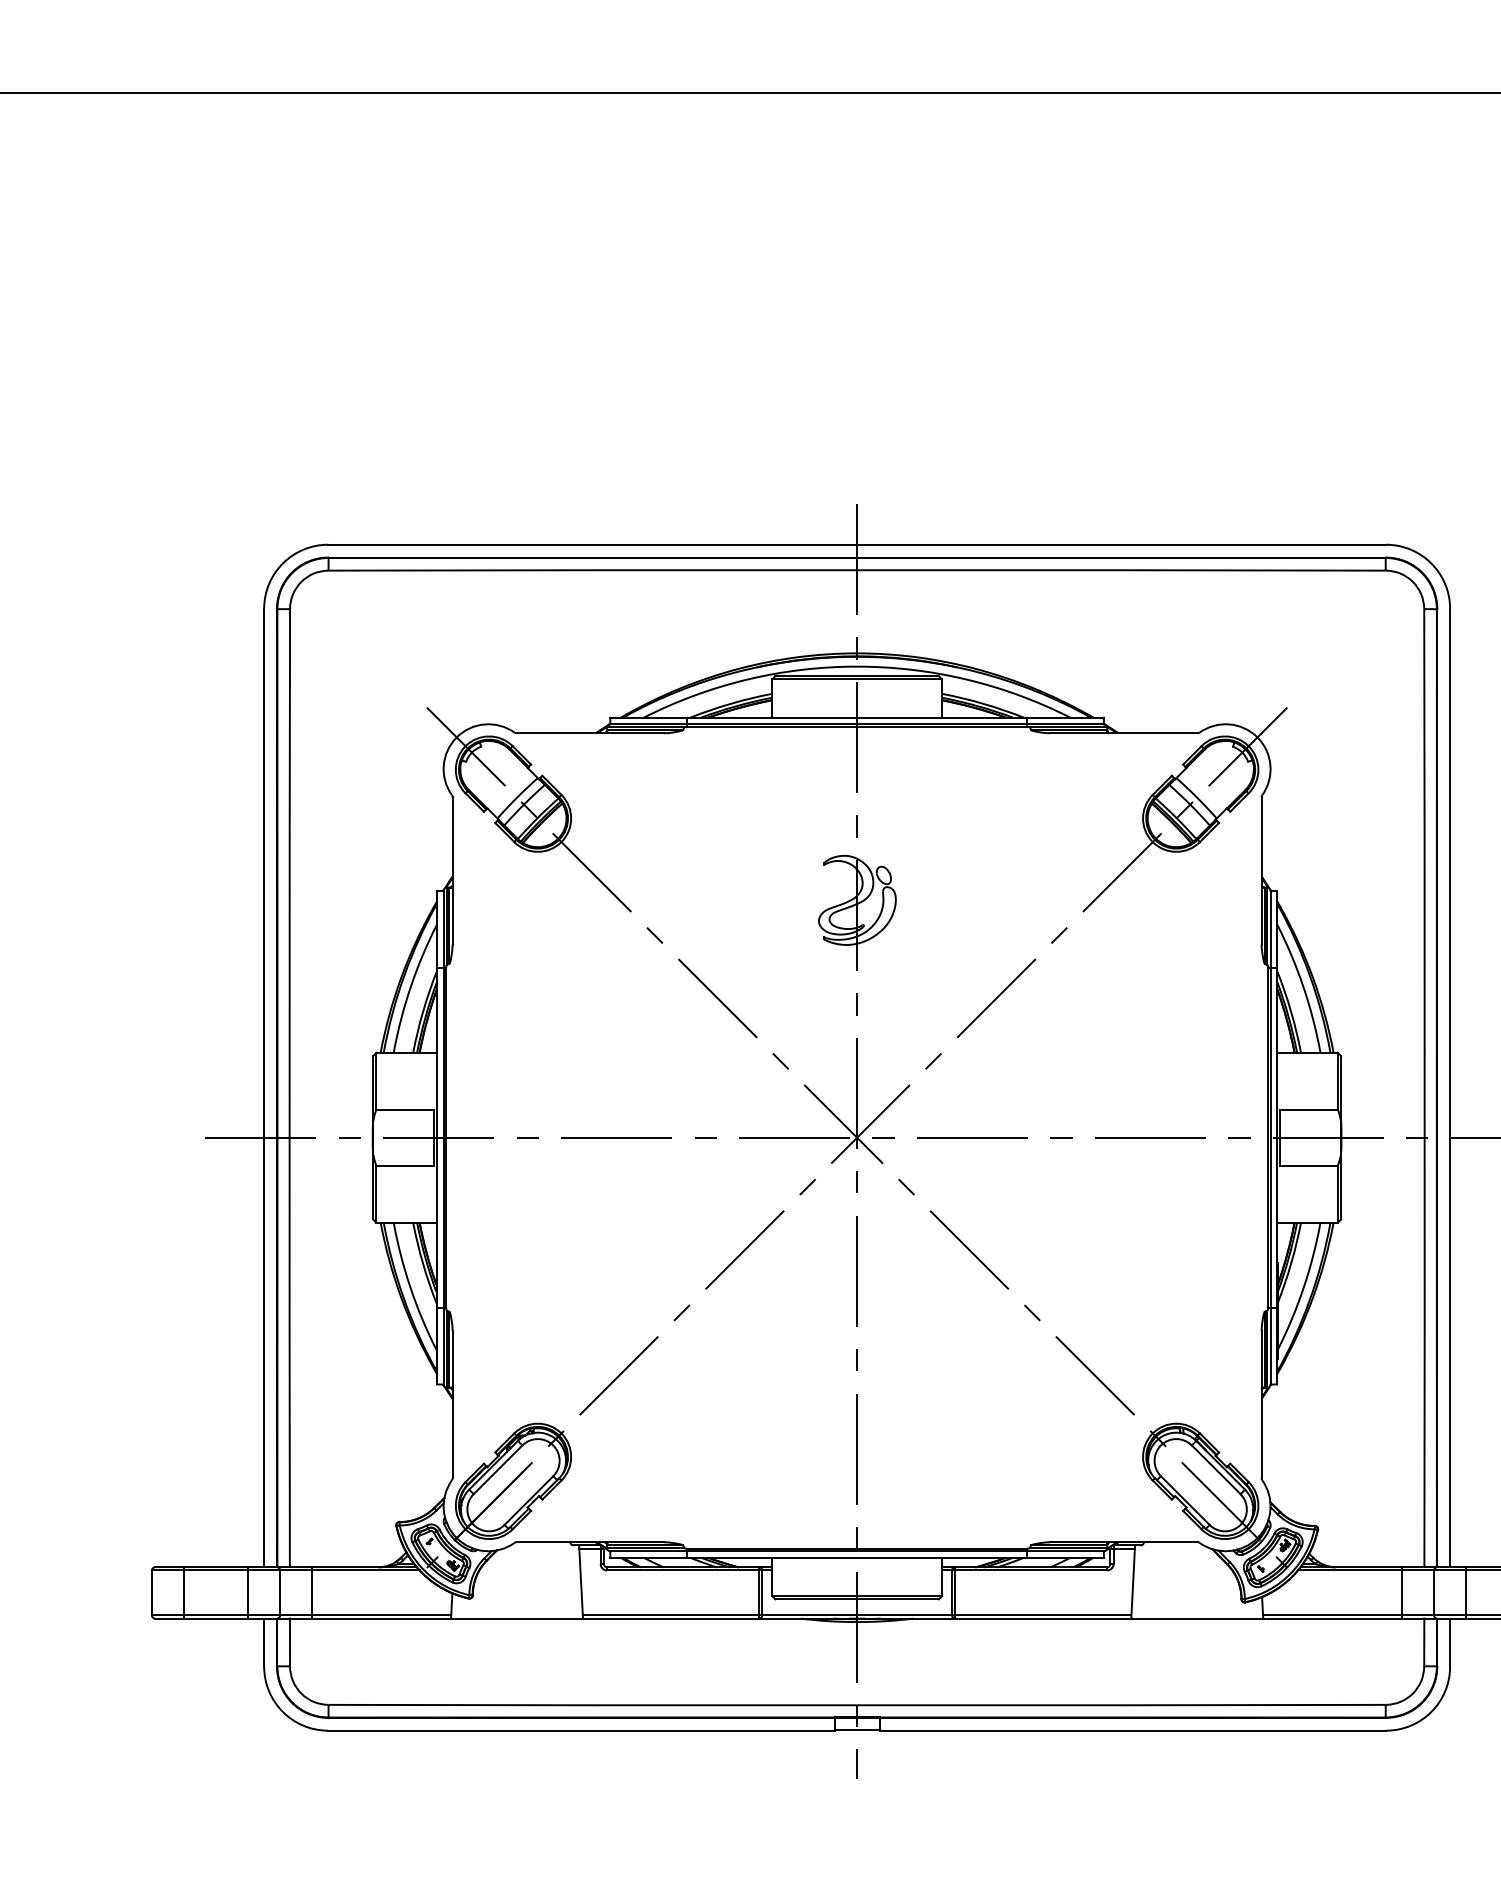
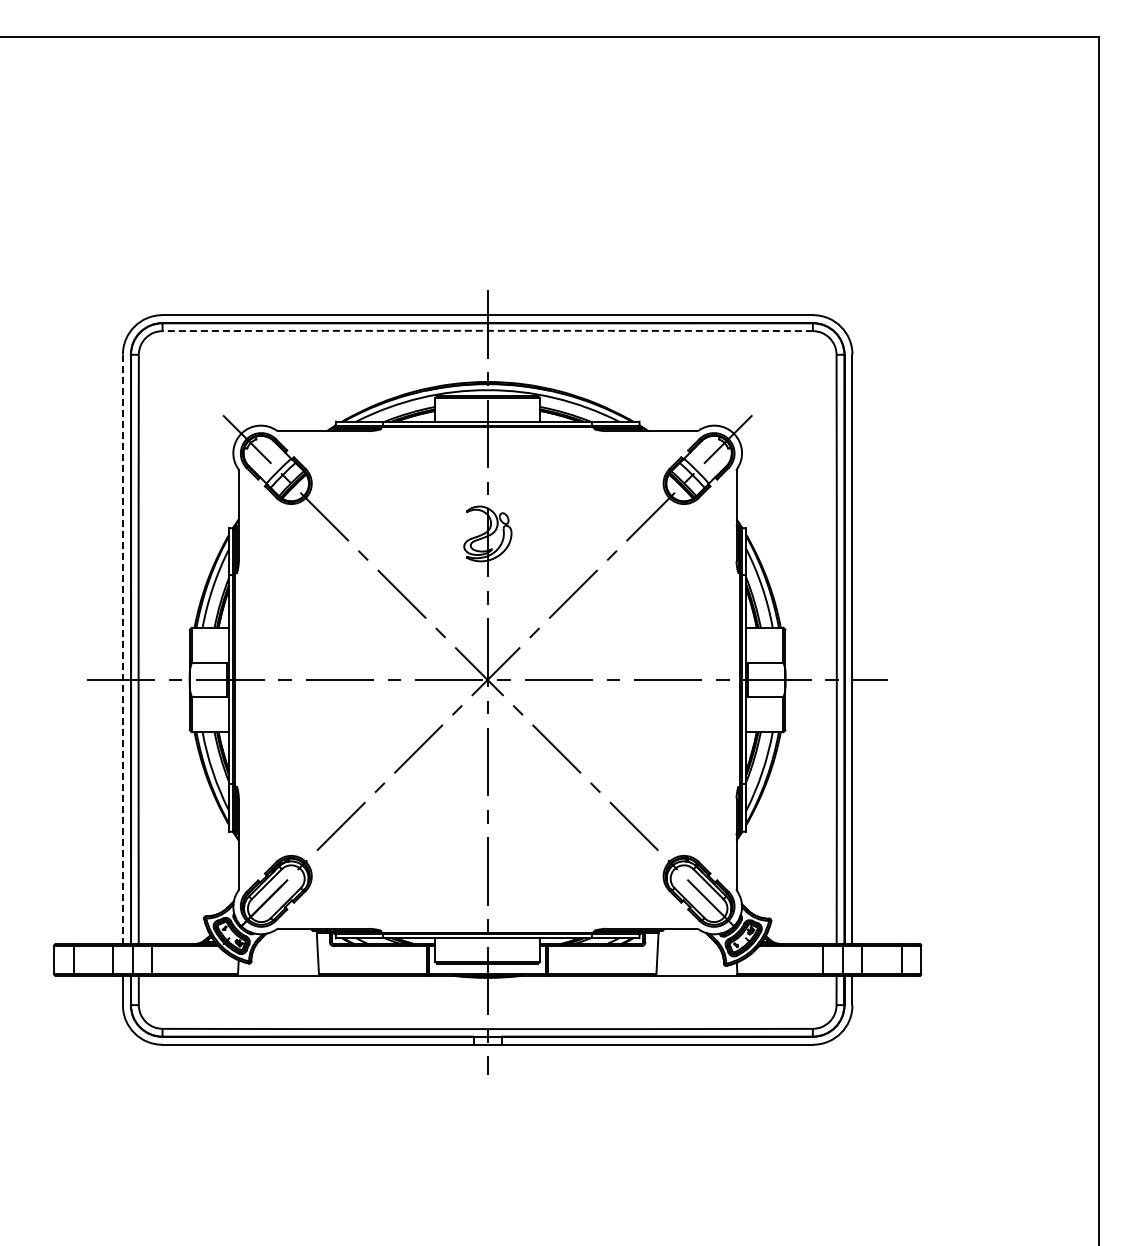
arc: (856, 569) -> (487, 330), solid -> dashed
line: (263, 1088) -> (122, 649), solid -> dashed

